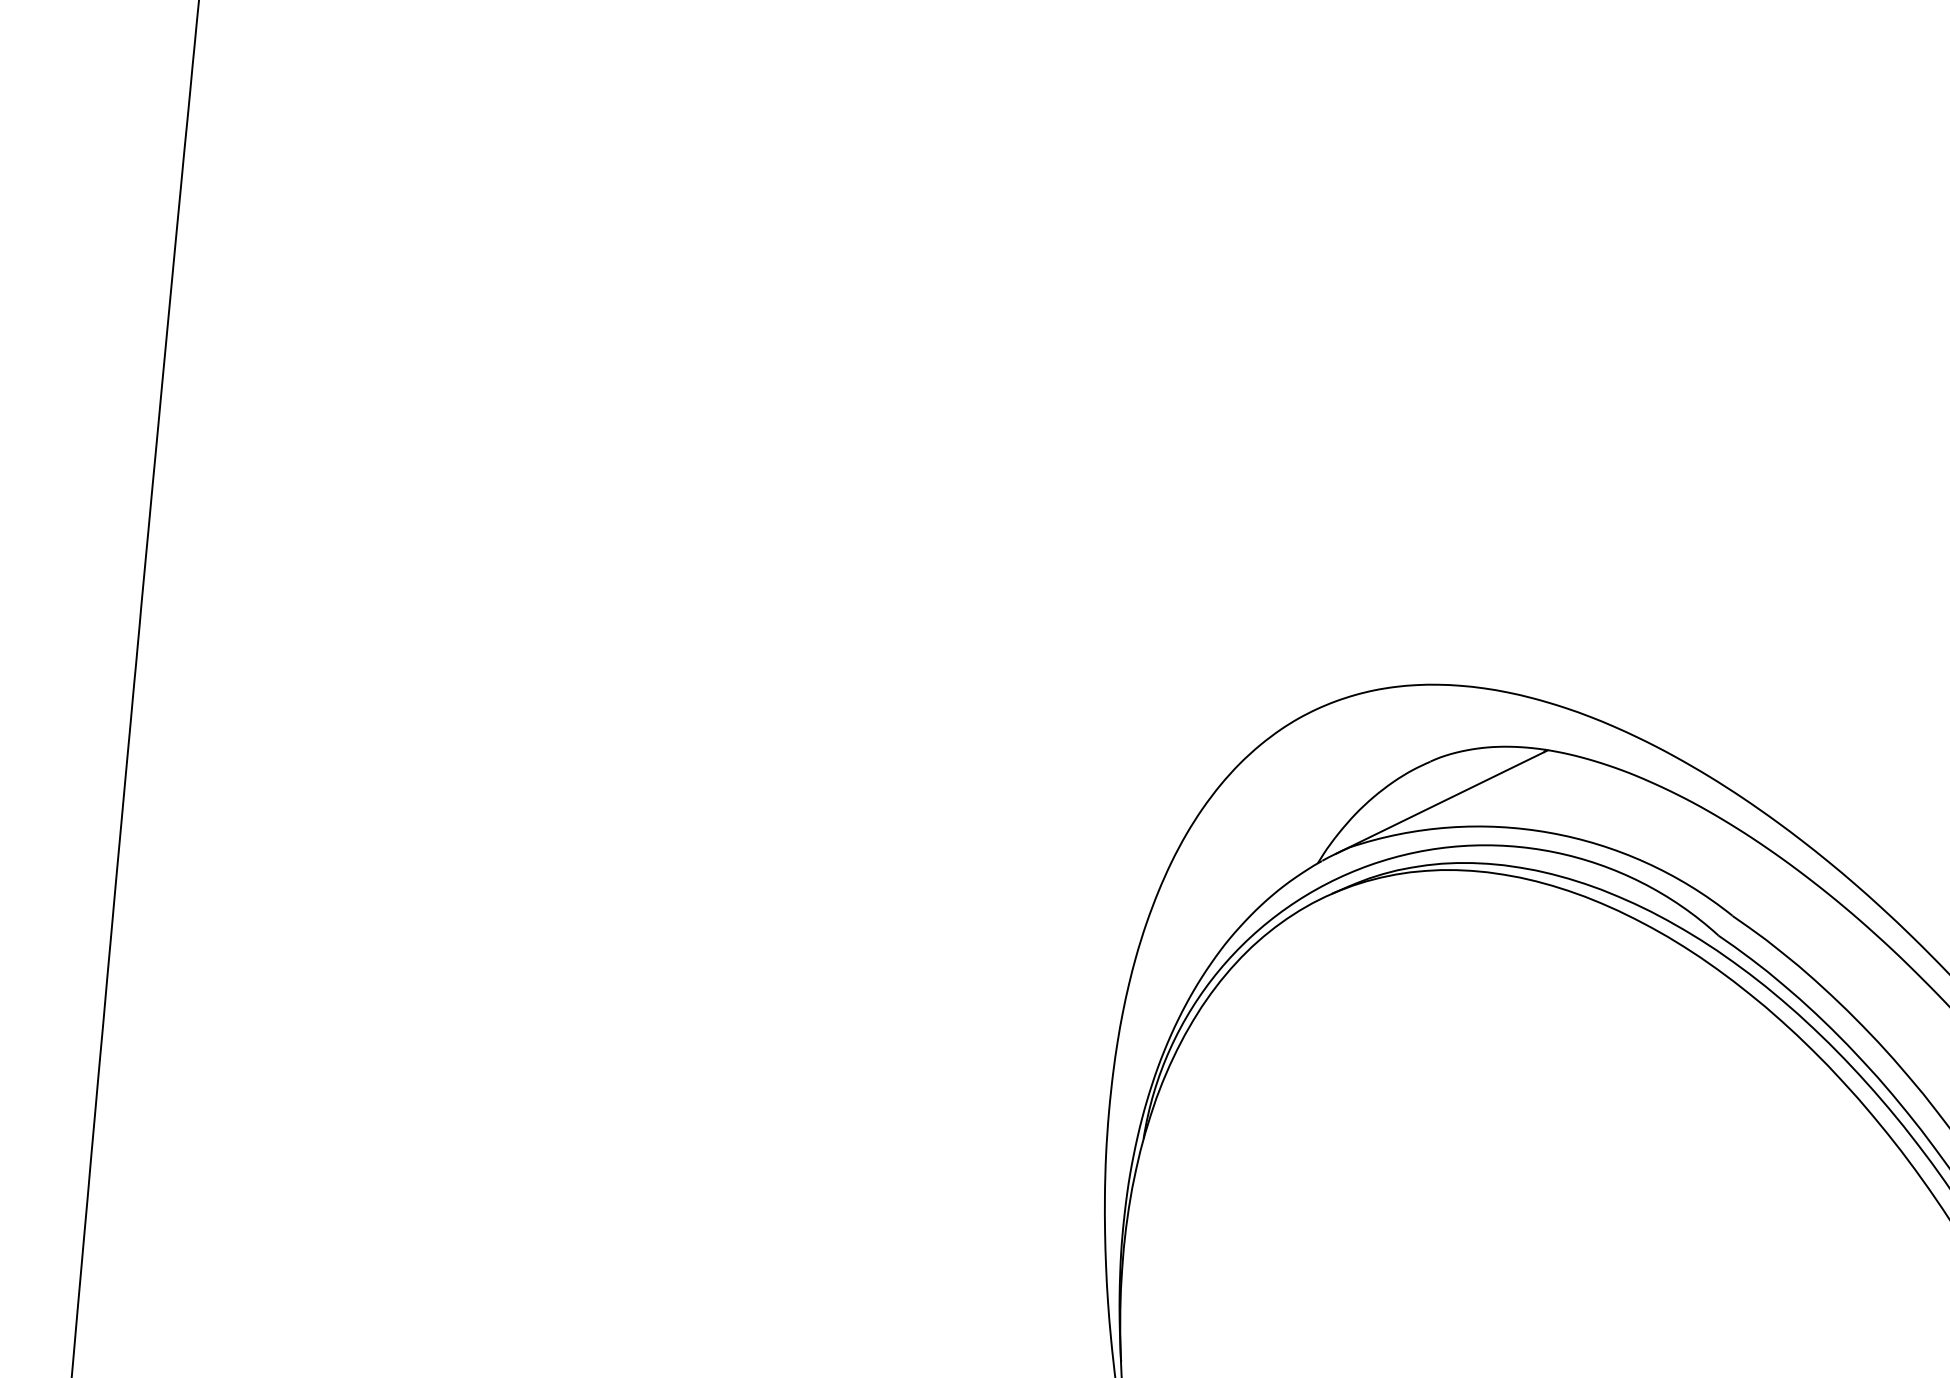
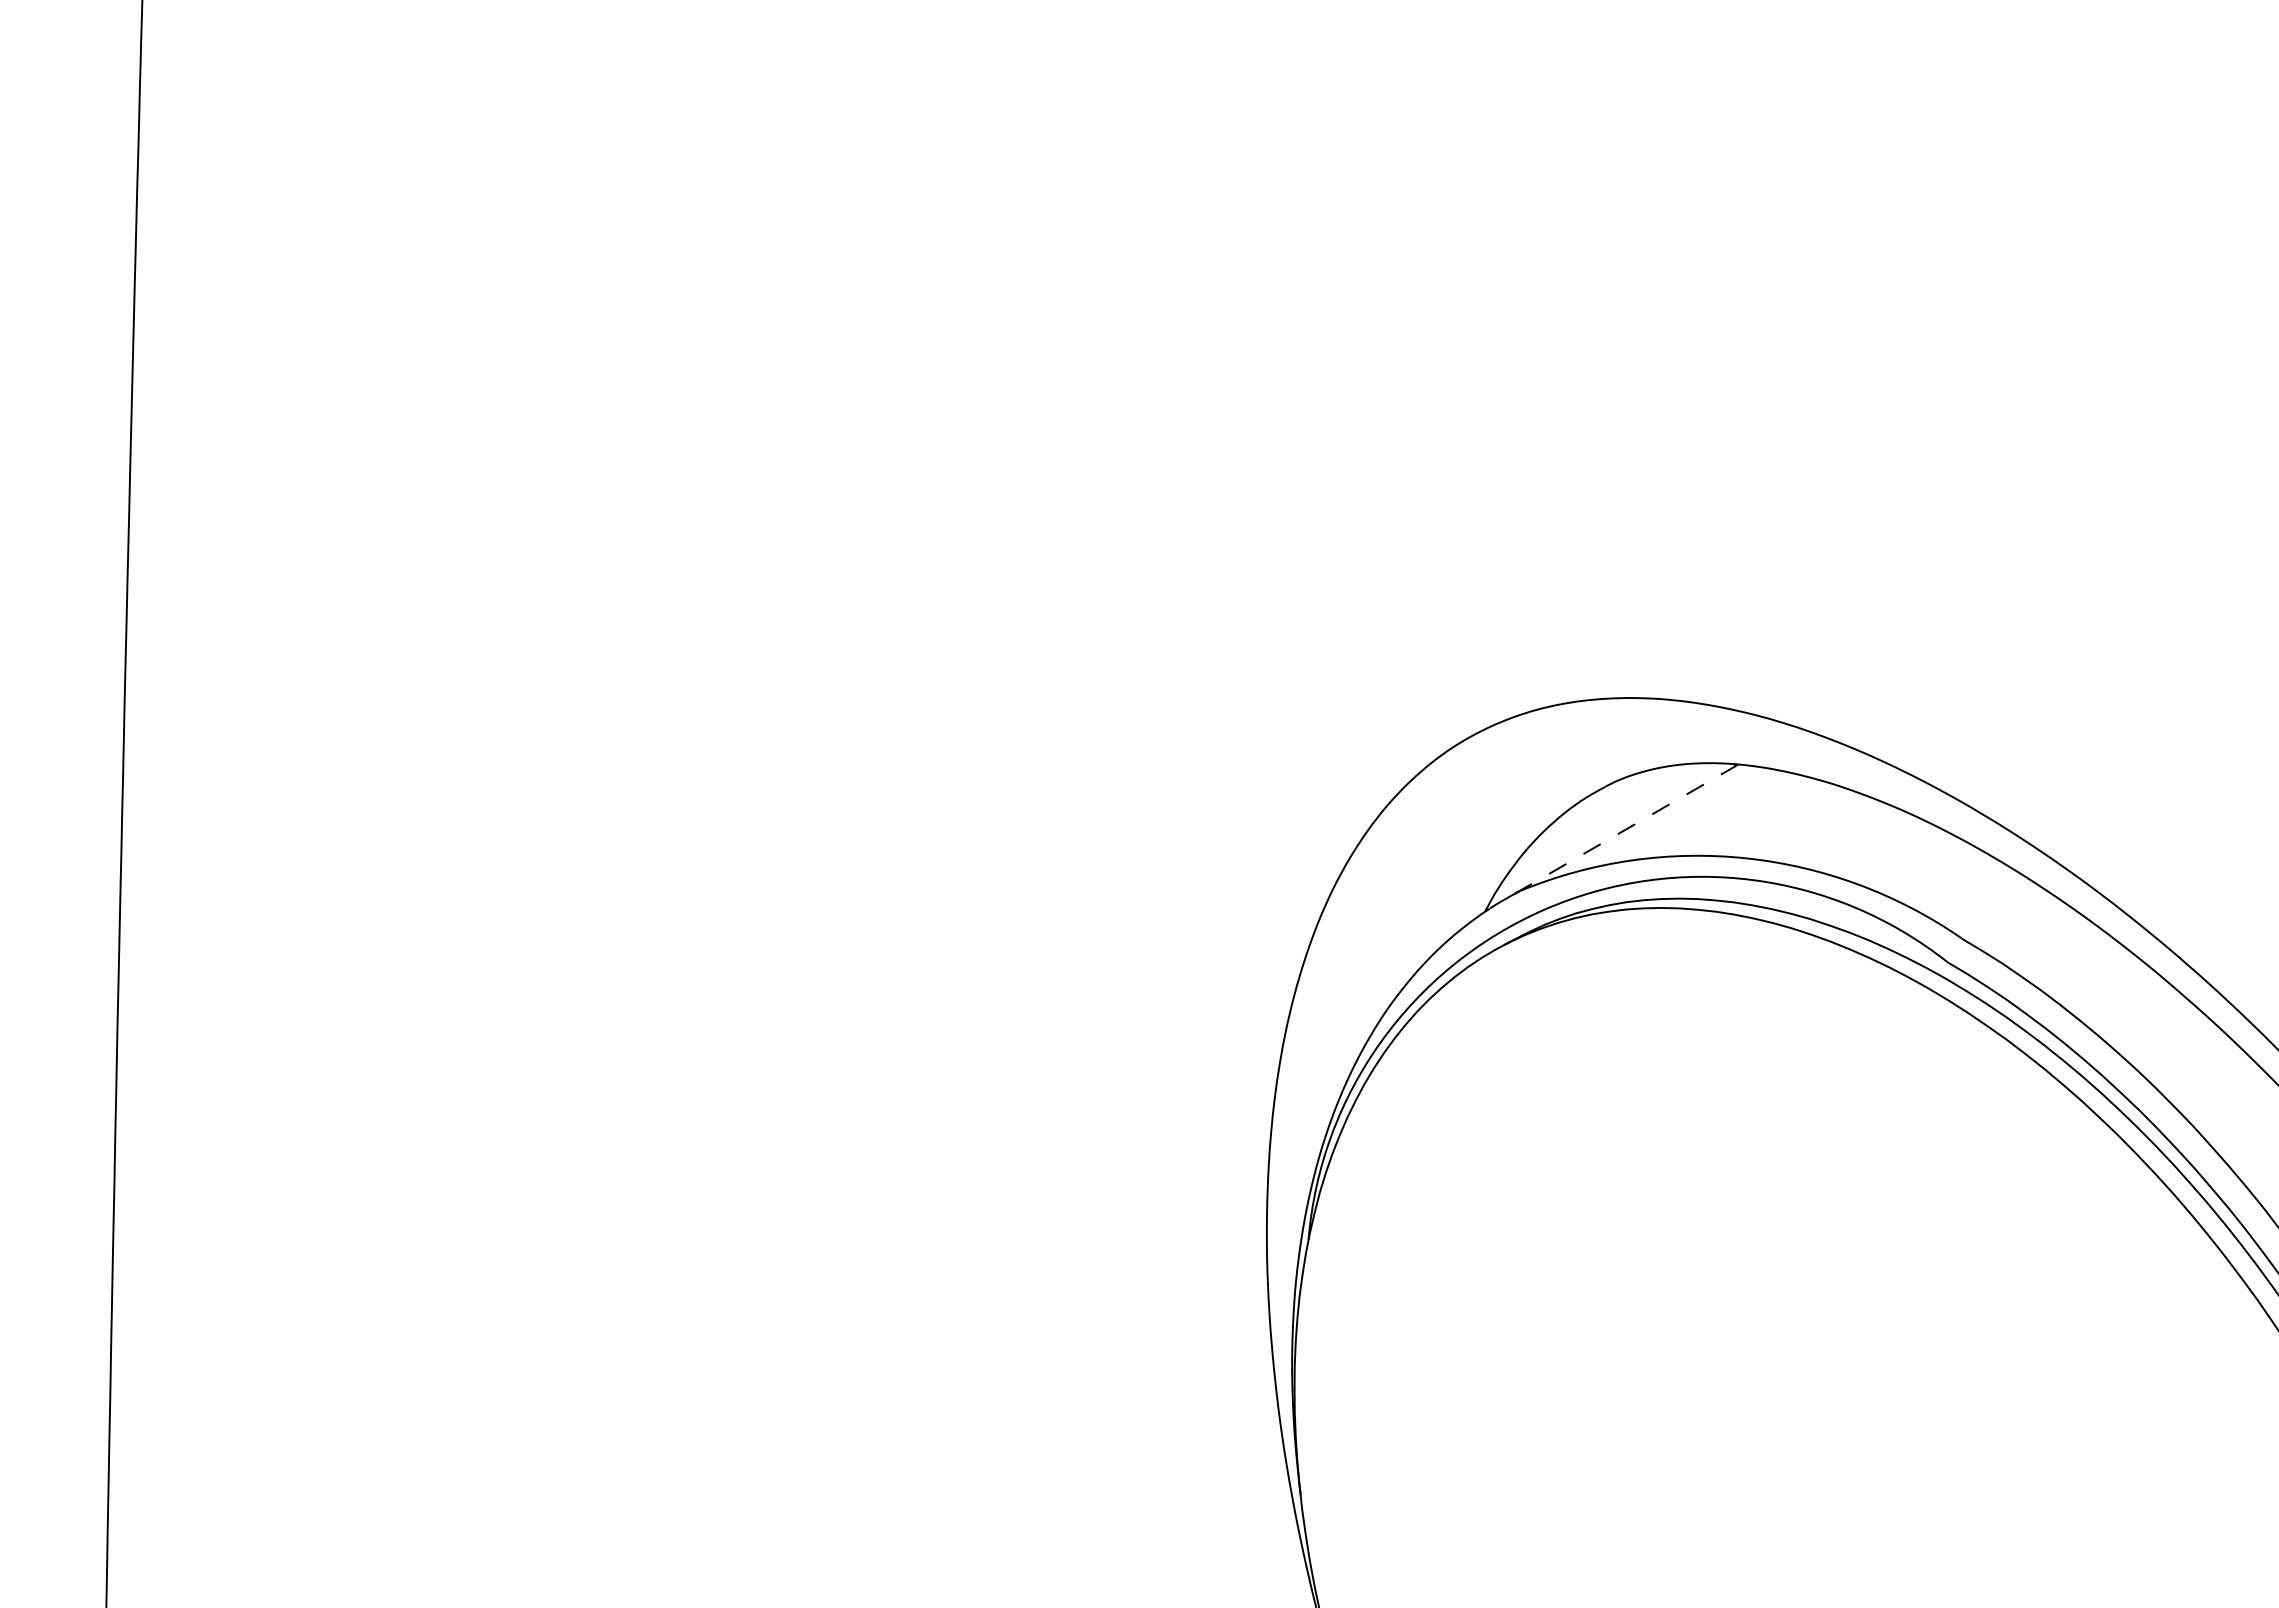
line: (1441, 802) -> (1621, 832), solid -> dashed

